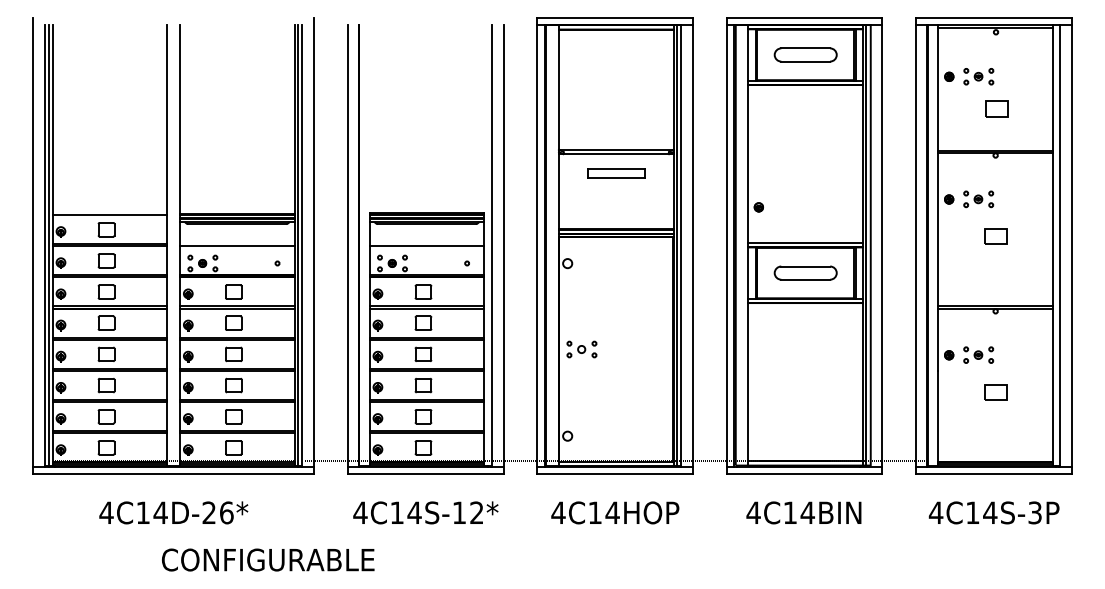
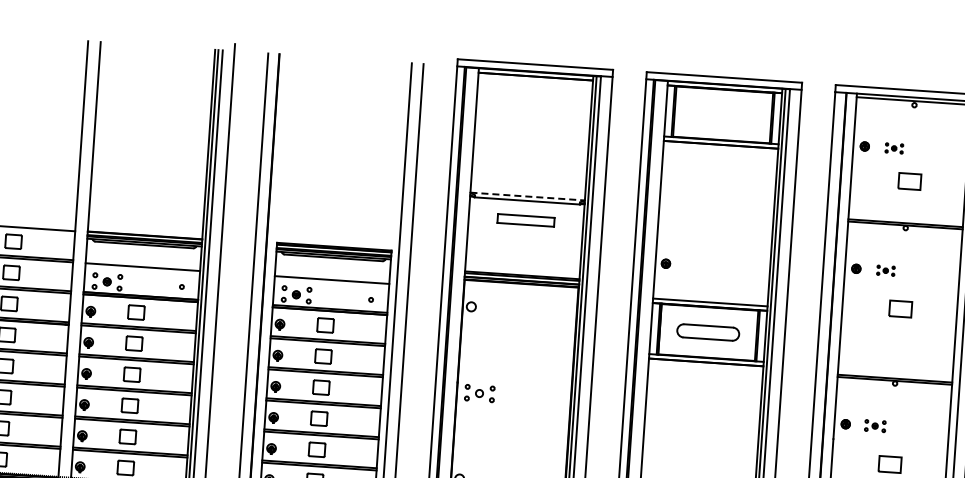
part: (805, 54) -> (722, 114), removed
part: (978, 76) -> (893, 148), size x0.6
line: (616, 149) -> (527, 196), solid -> dashed
part: (978, 199) -> (885, 270), size x0.6
part: (978, 354) -> (875, 425), size x0.7

